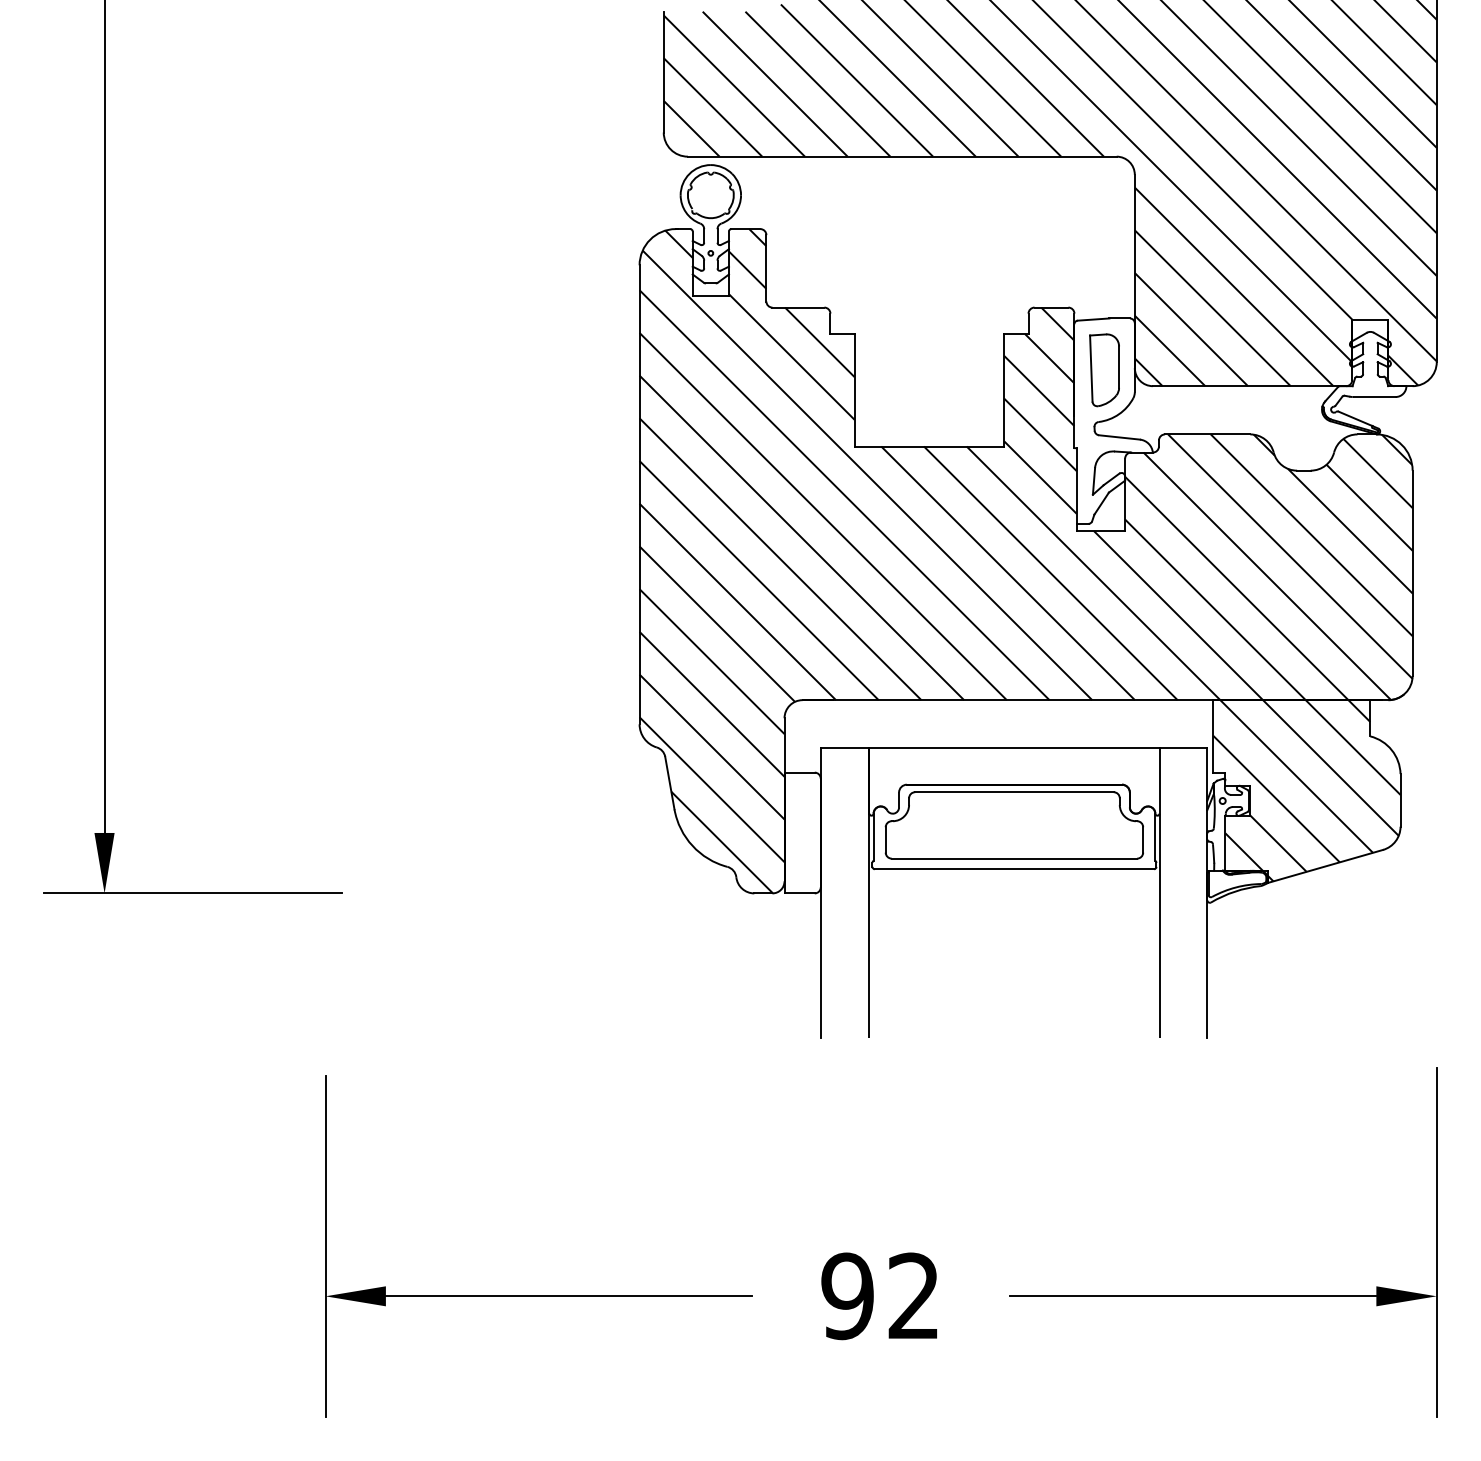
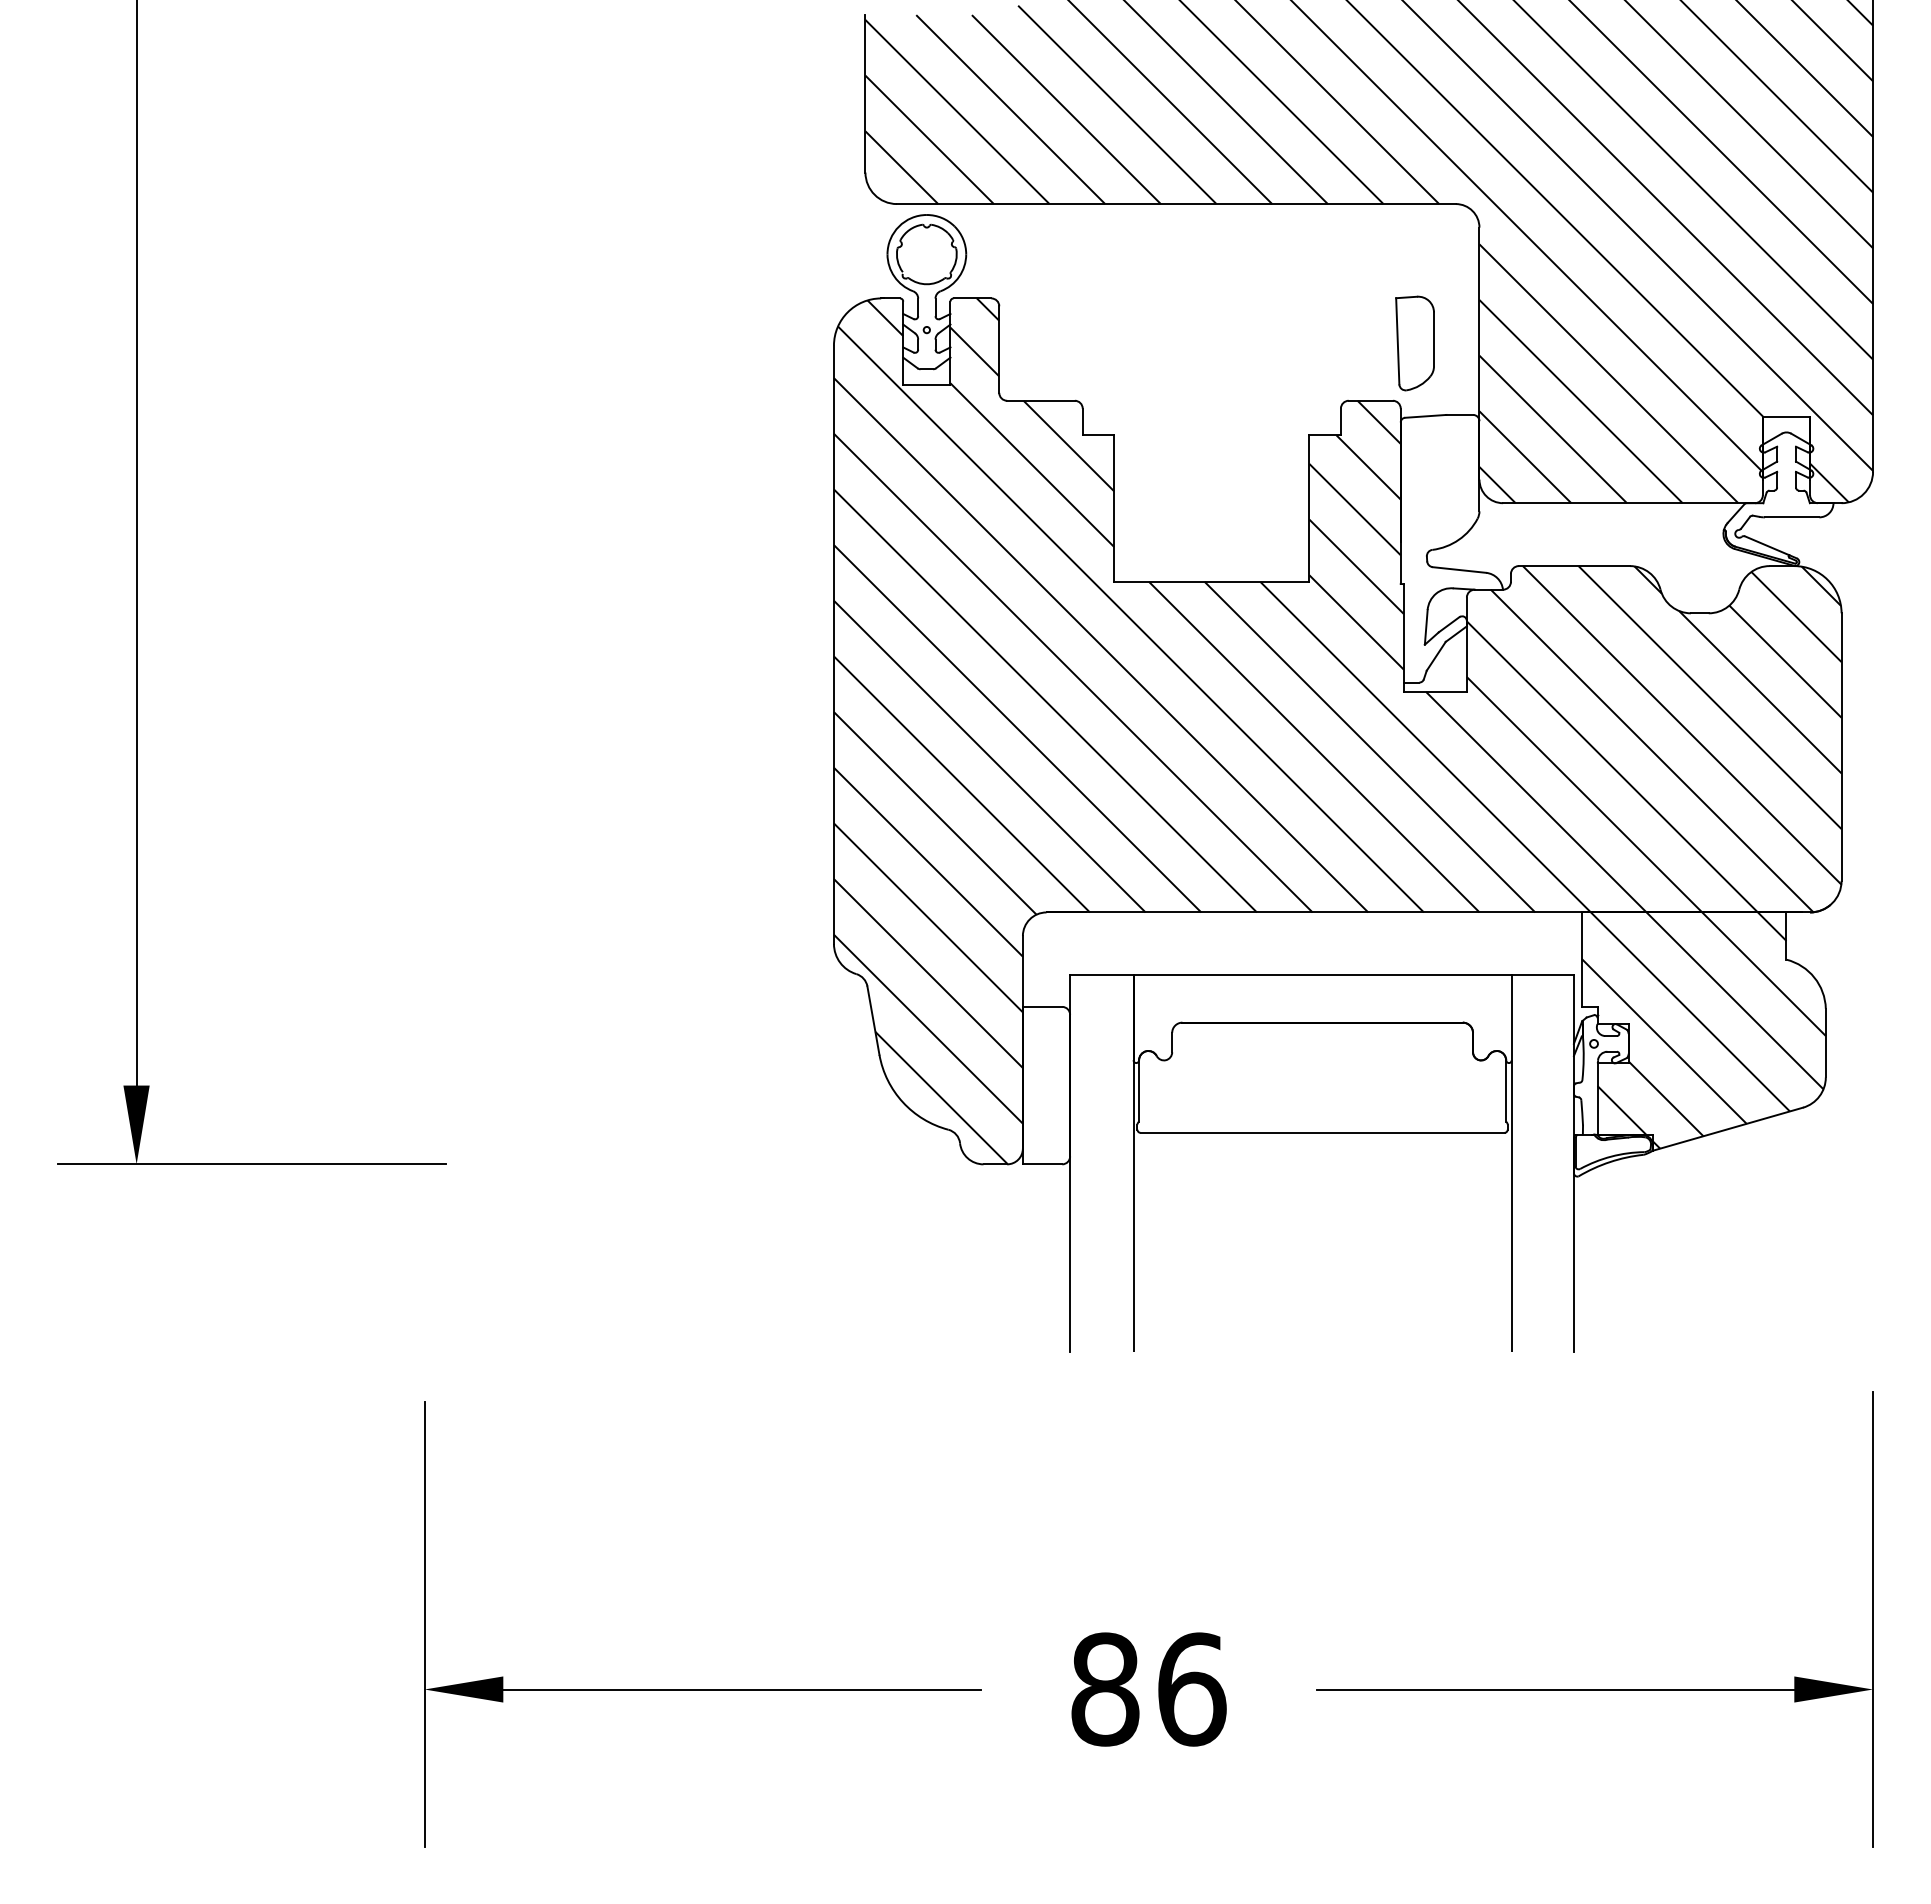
part: (1104, 370) -> (1414, 343), moved
part: (1014, 825) -> (1322, 1075), removed
text: (880, 1296) -> (1148, 1689), 92 -> 86

